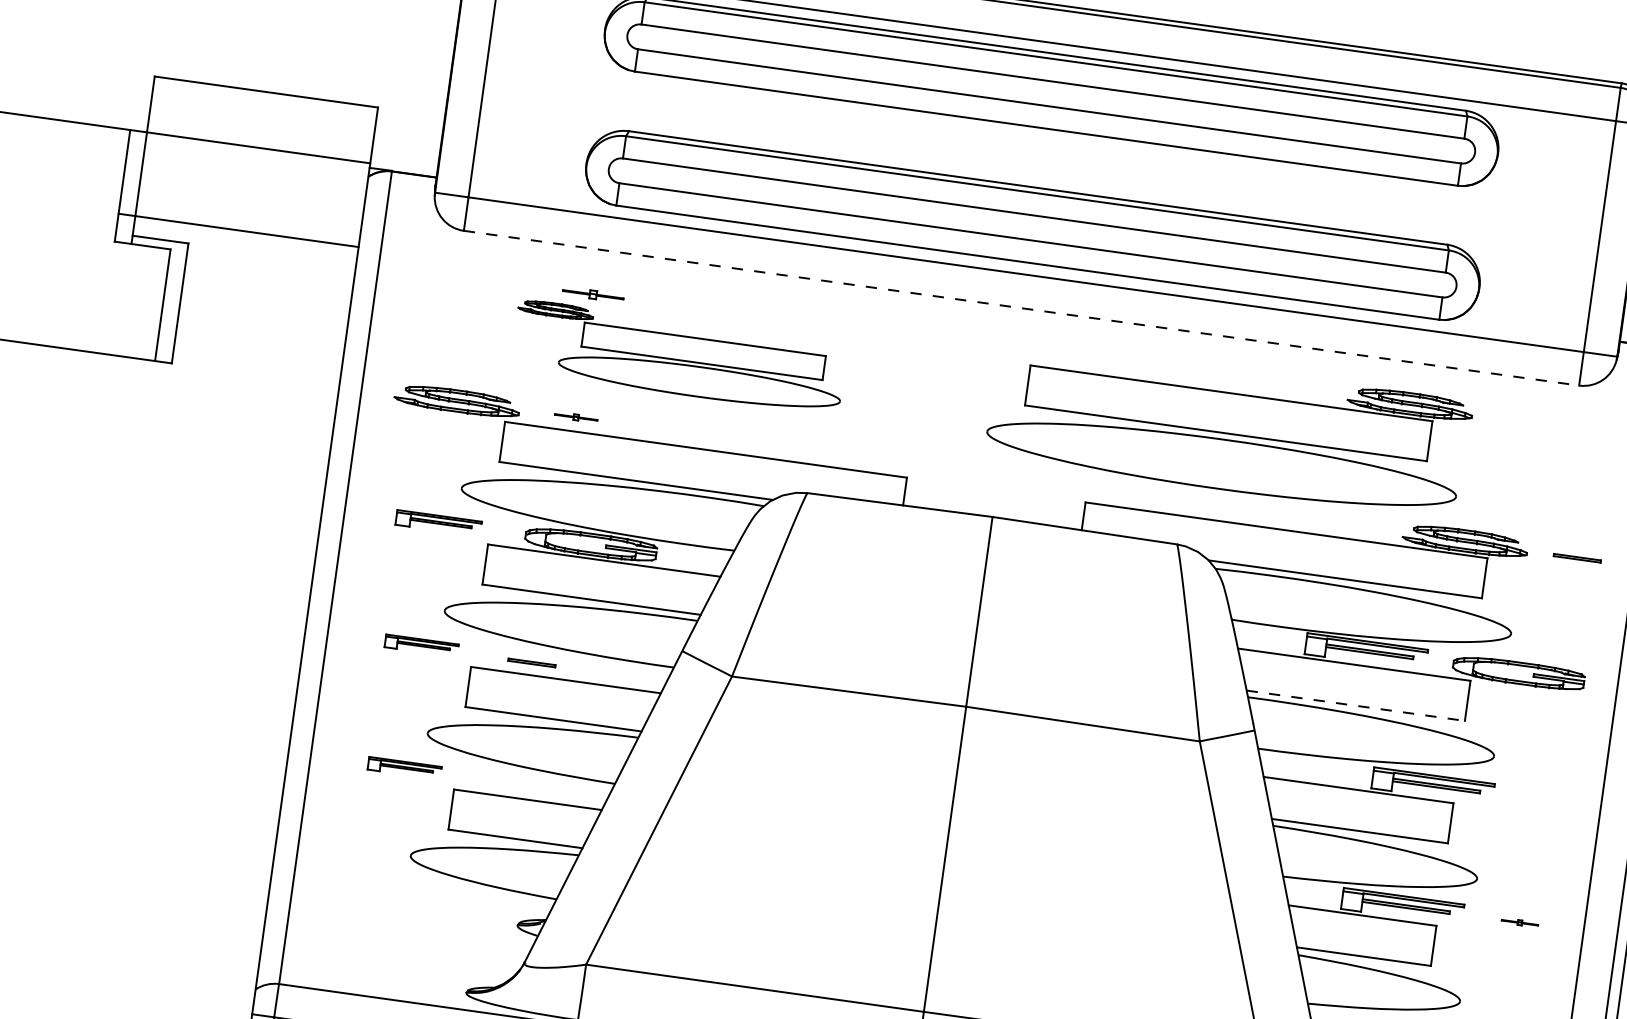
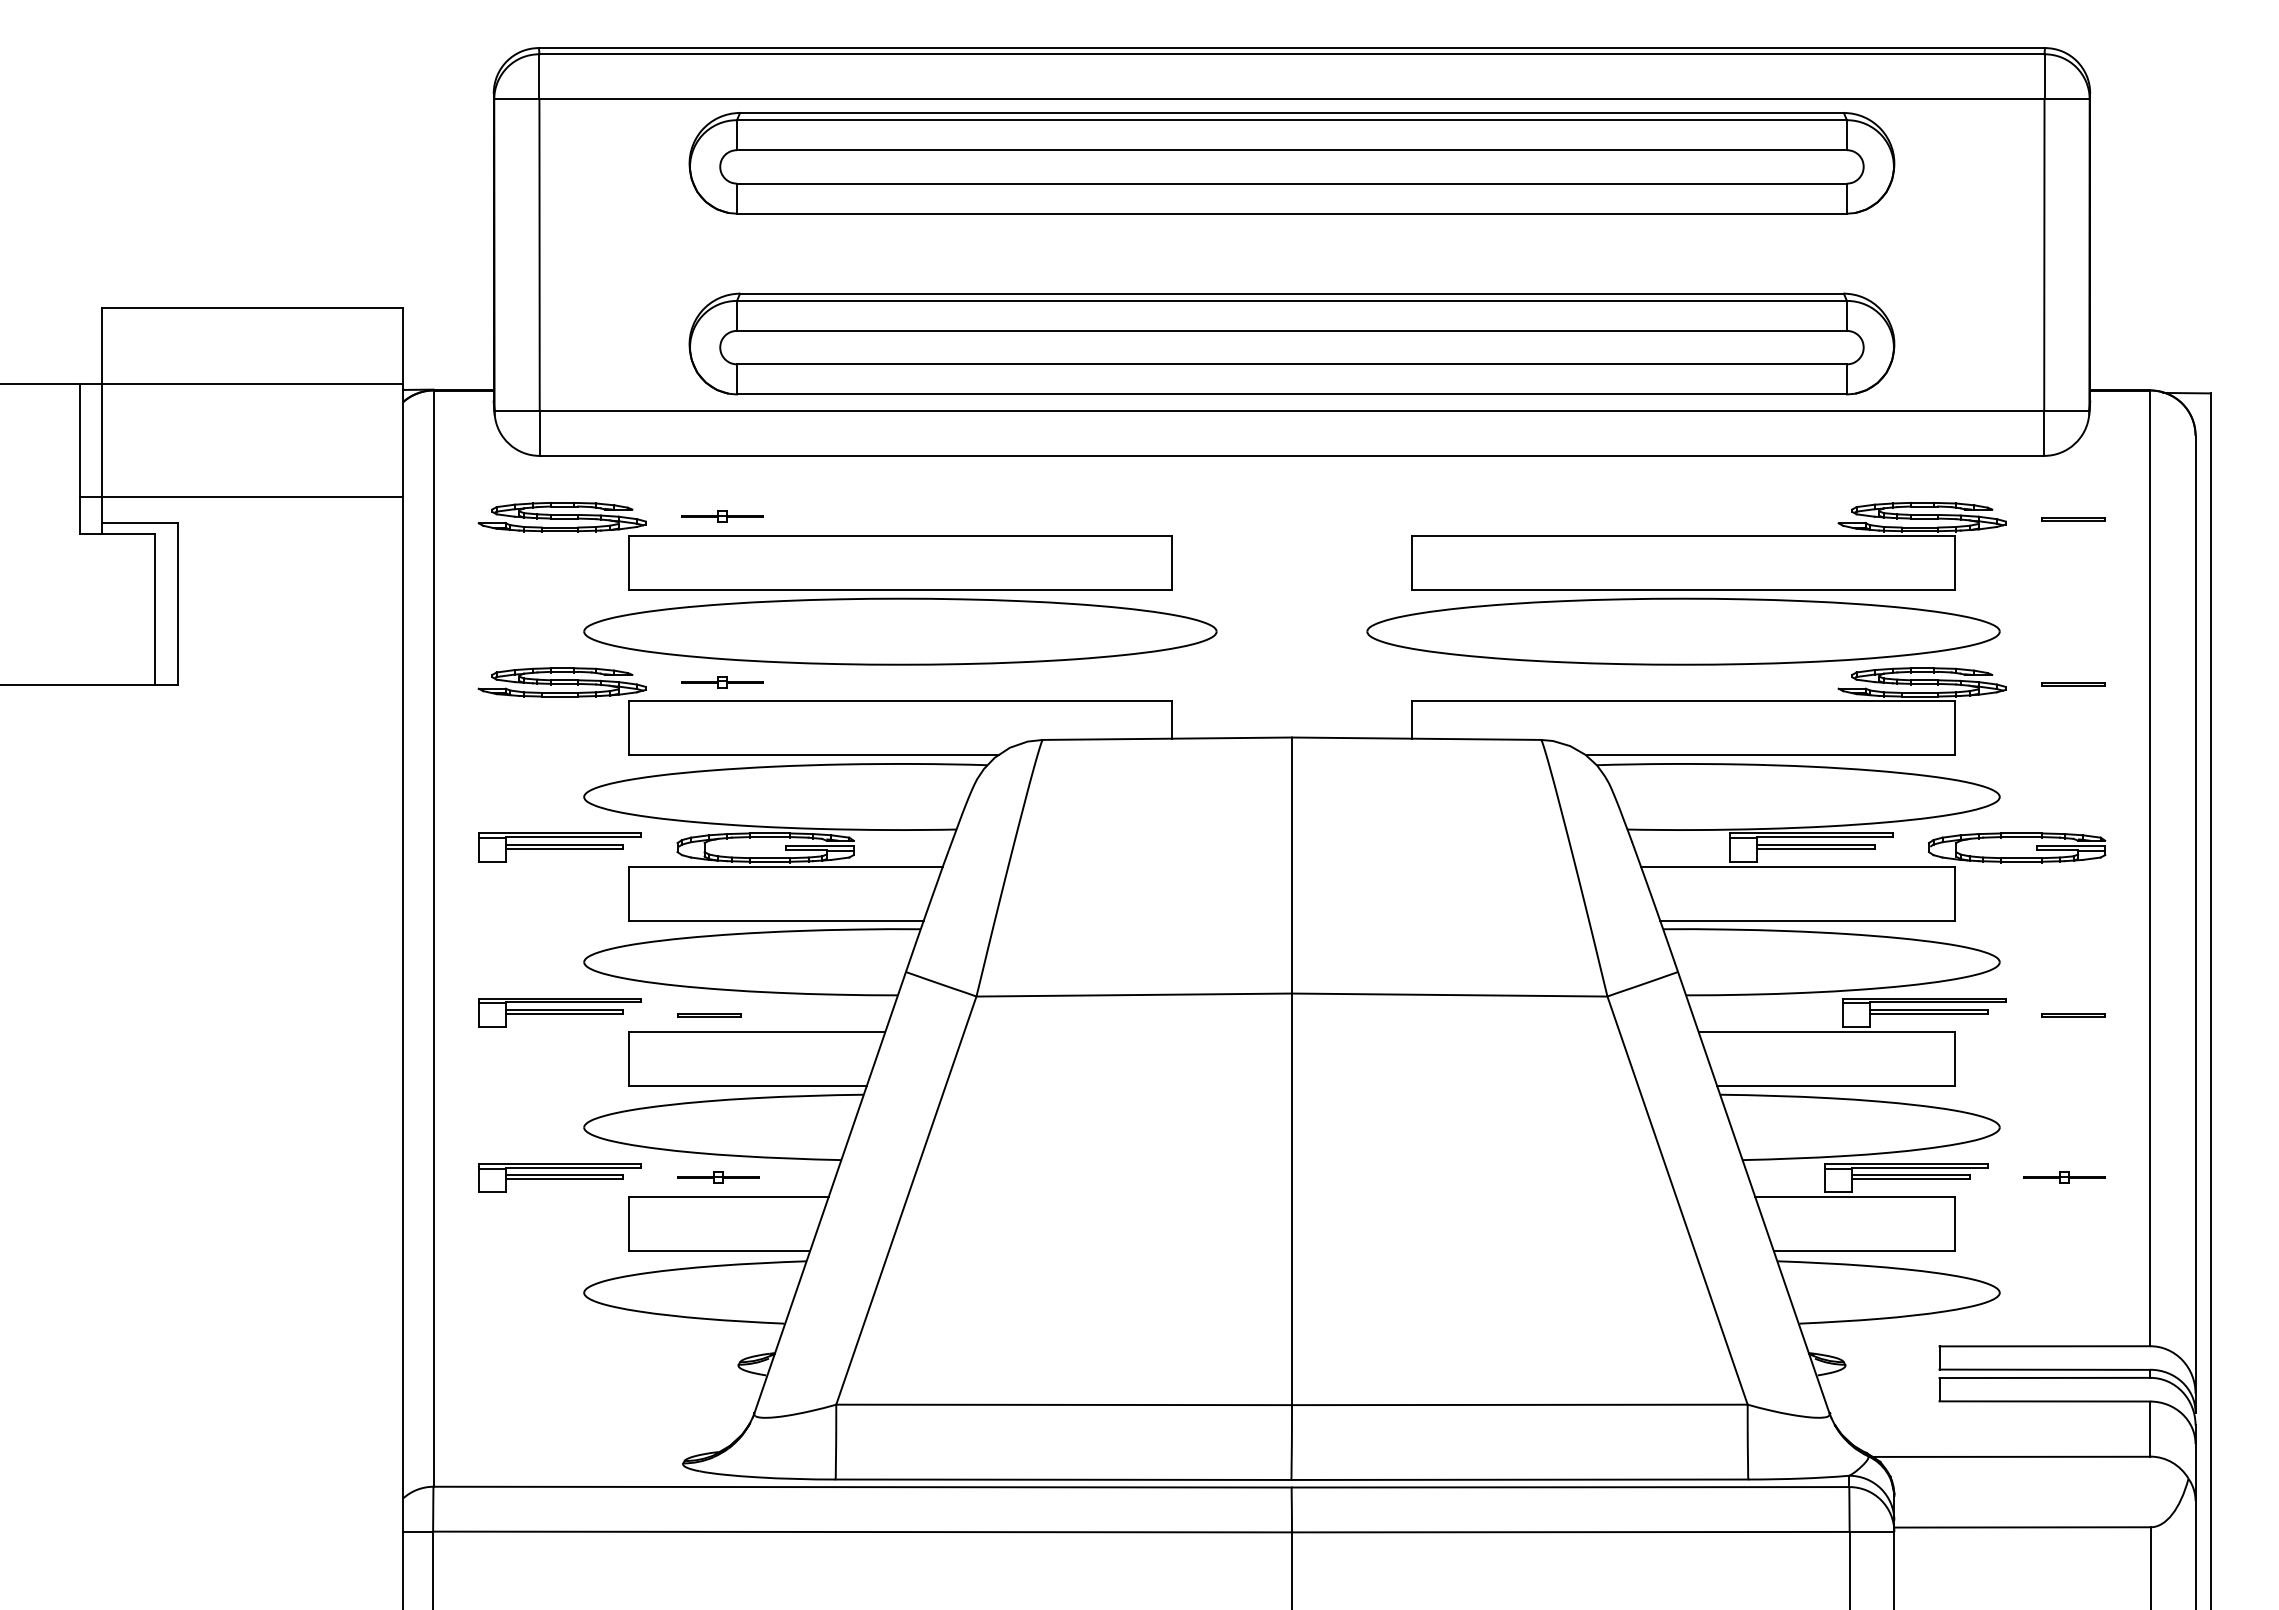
line: (1021, 307) -> (1292, 455), dashed -> solid
part: (678, 357) -> (847, 583), size x1.67
part: (576, 417) -> (722, 682), size x1.43
part: (1228, 428) -> (1686, 583), moved
line: (1594, 435) -> (2073, 518), added
part: (438, 523) -> (559, 847), size x1.43
part: (421, 645) -> (559, 1012), size x1.67
line: (1355, 705) -> (1807, 920), dashed -> solid
part: (404, 767) -> (559, 1177), size x1.67
part: (522, 784) -> (718, 1177), added
line: (1543, 802) -> (2073, 1014), added
part: (1519, 922) -> (2064, 1177), size x1.67

